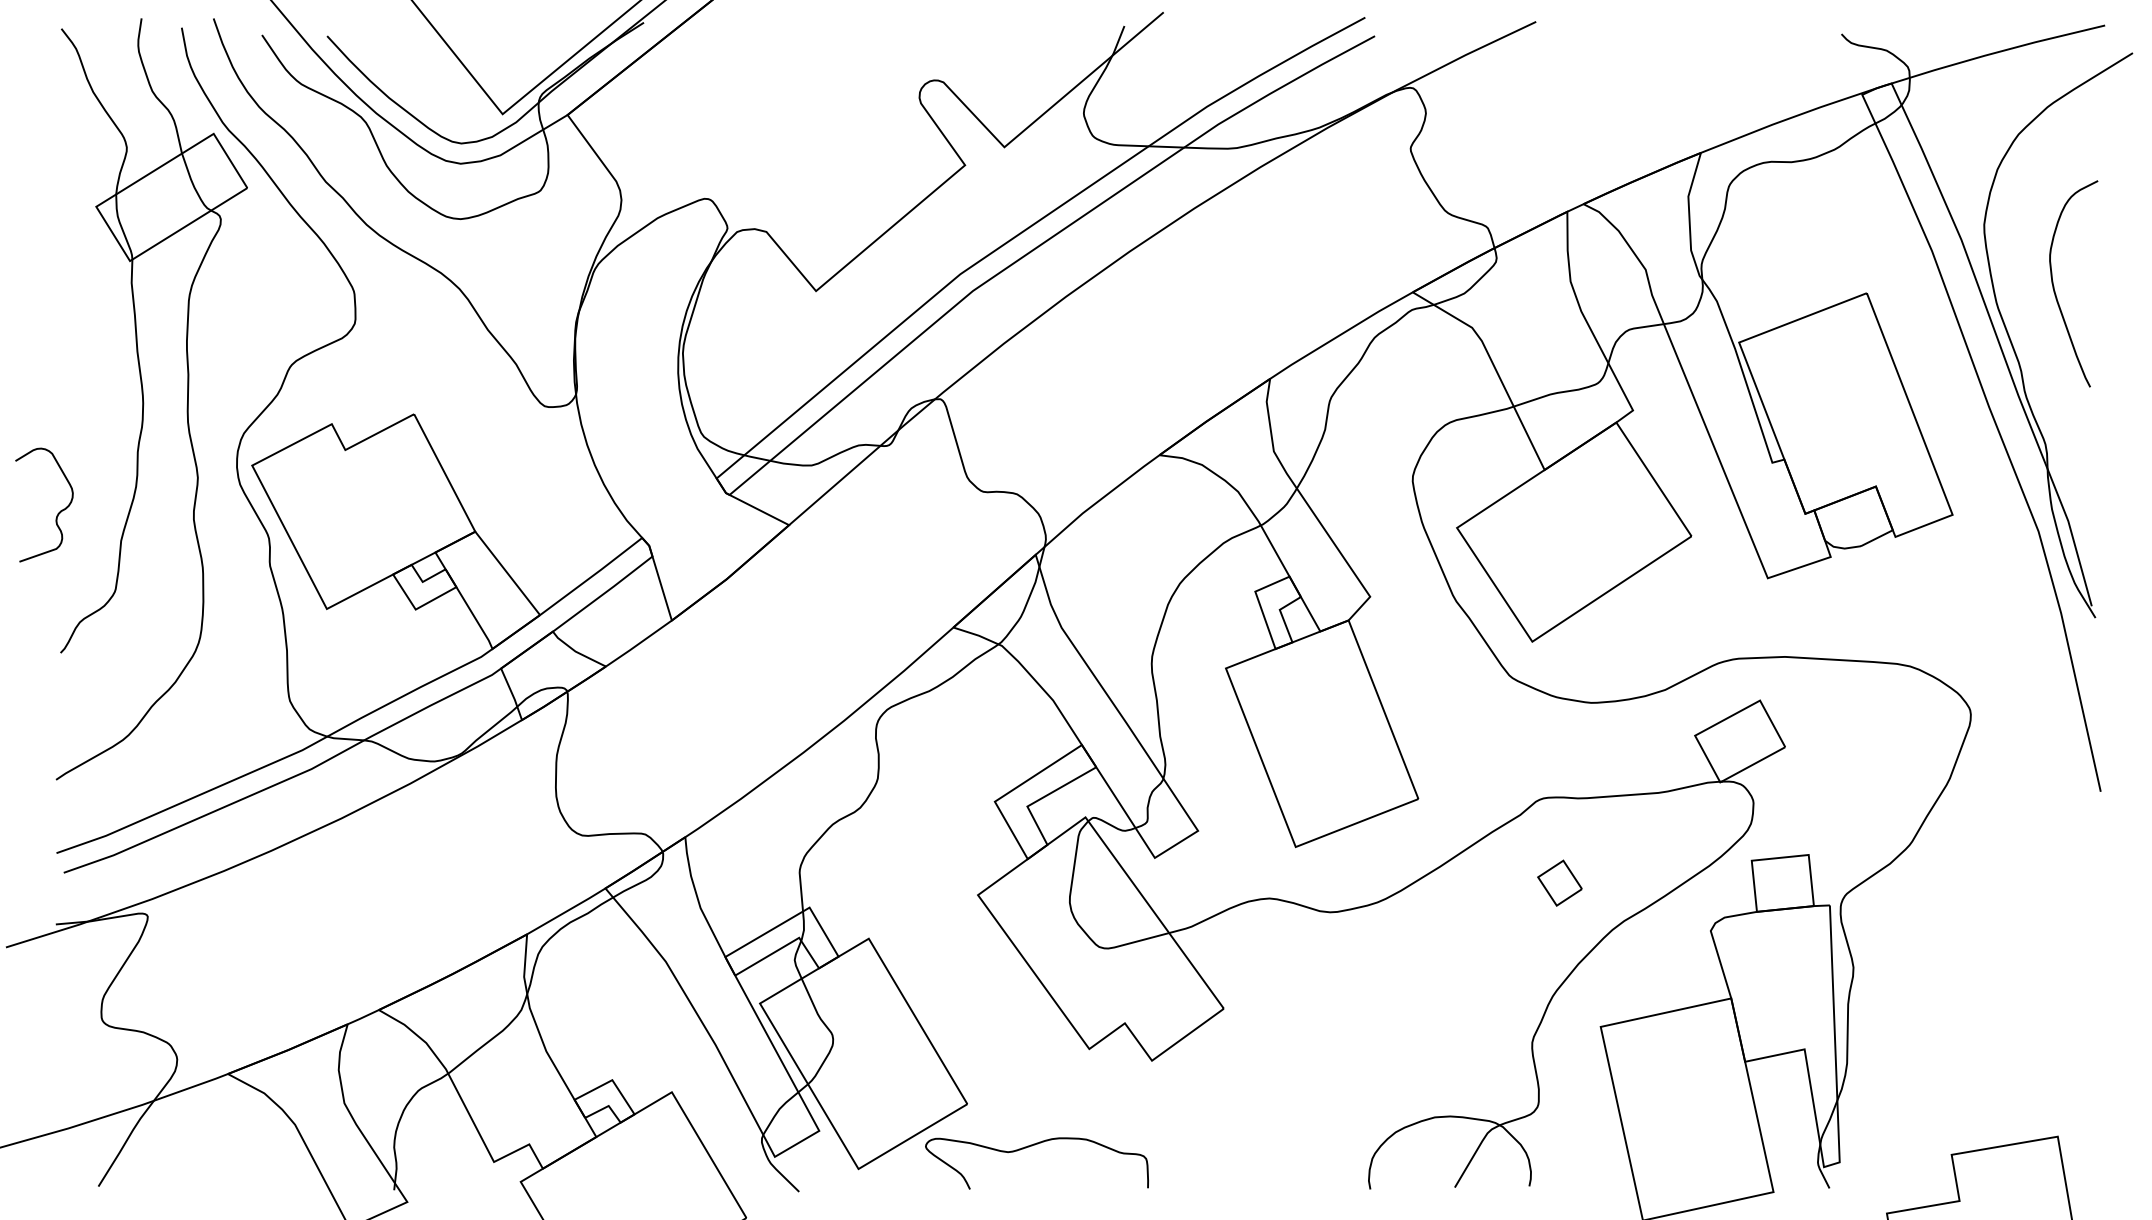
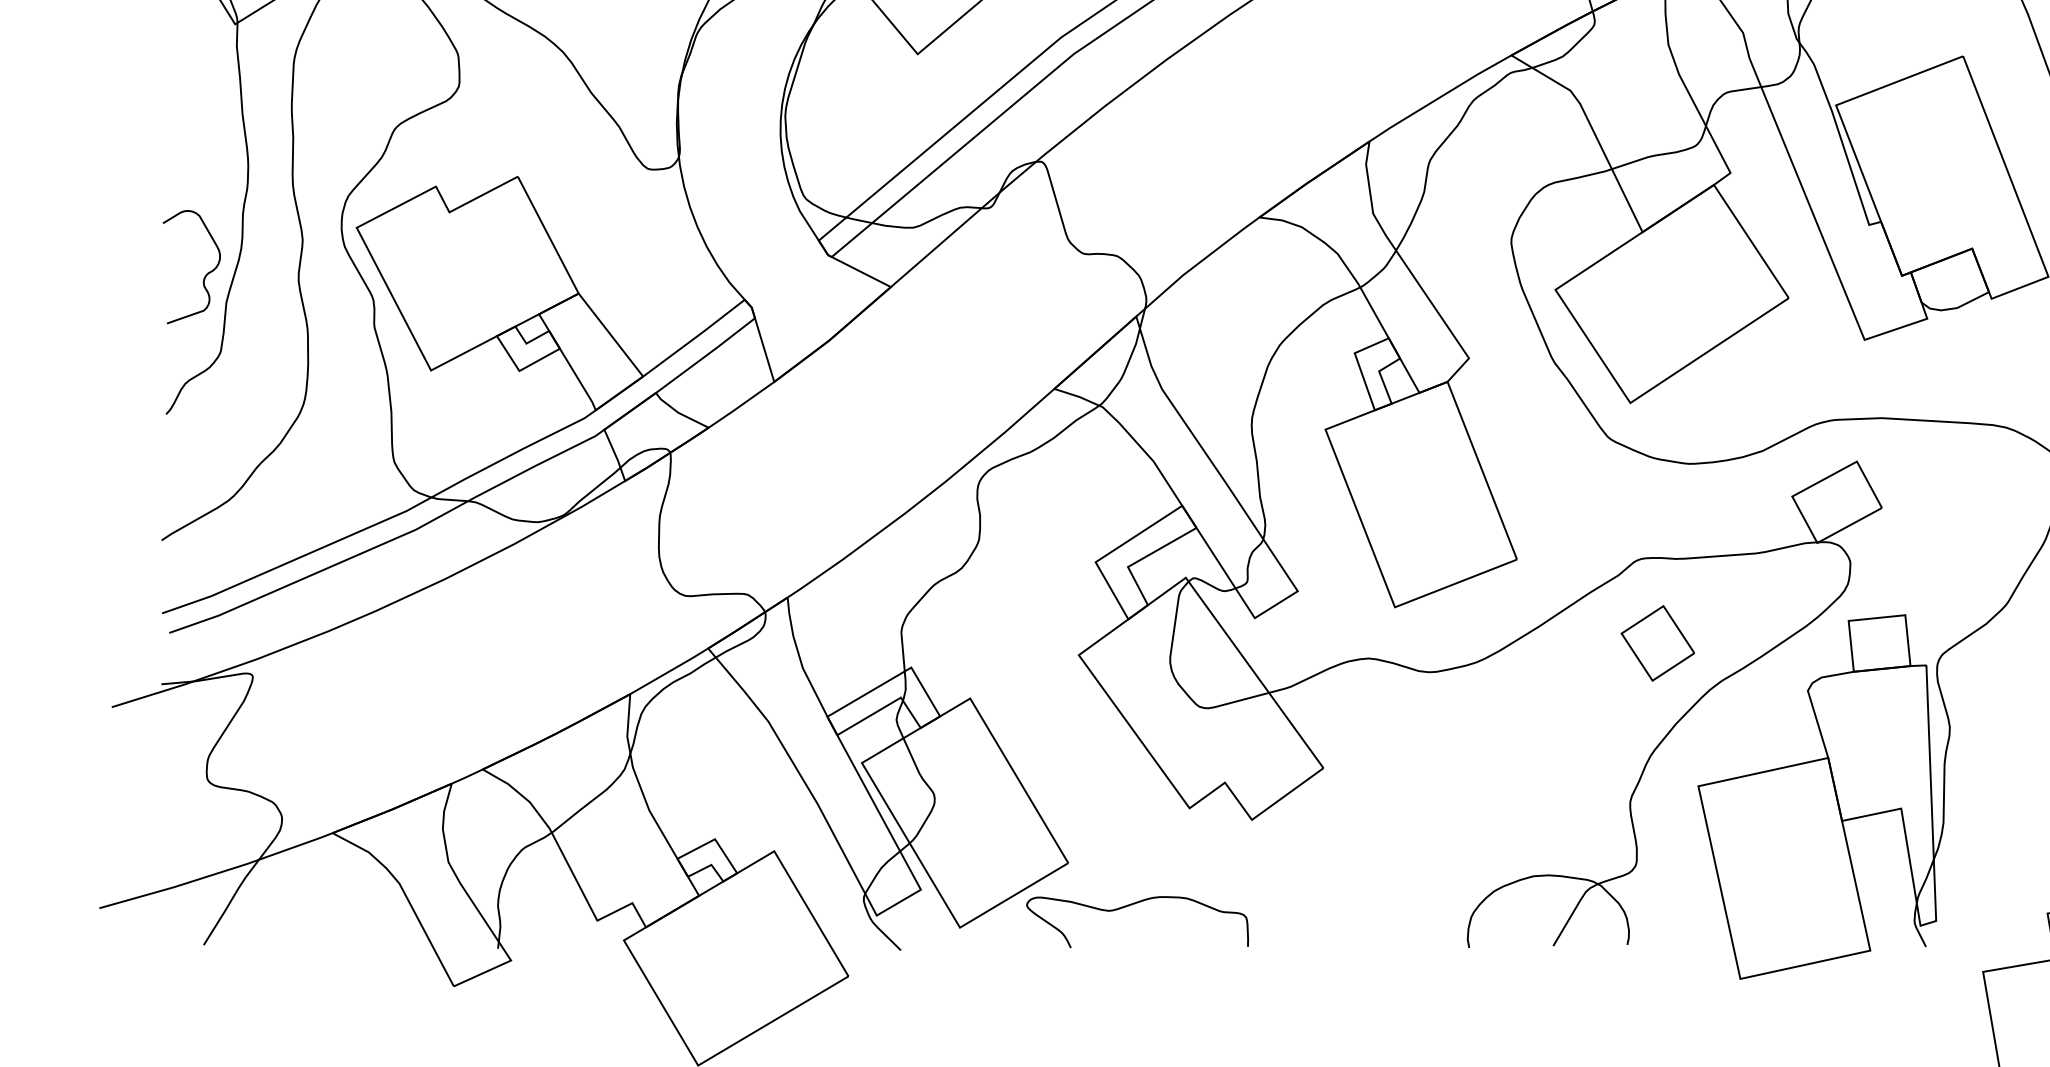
curve: (57, 513) -> (204, 275), moved
part: (1559, 882) -> (1657, 642), size x1.67

